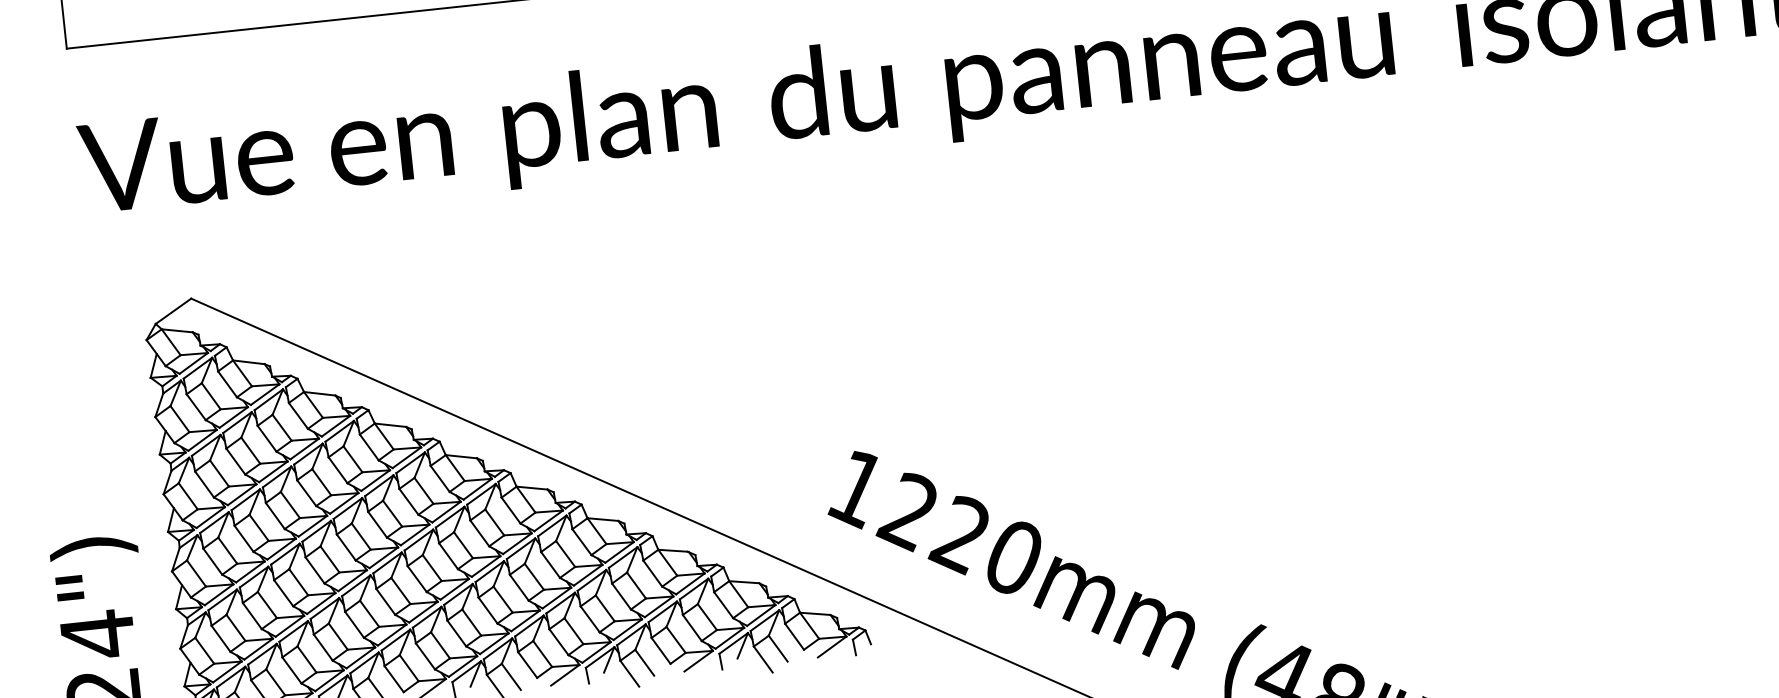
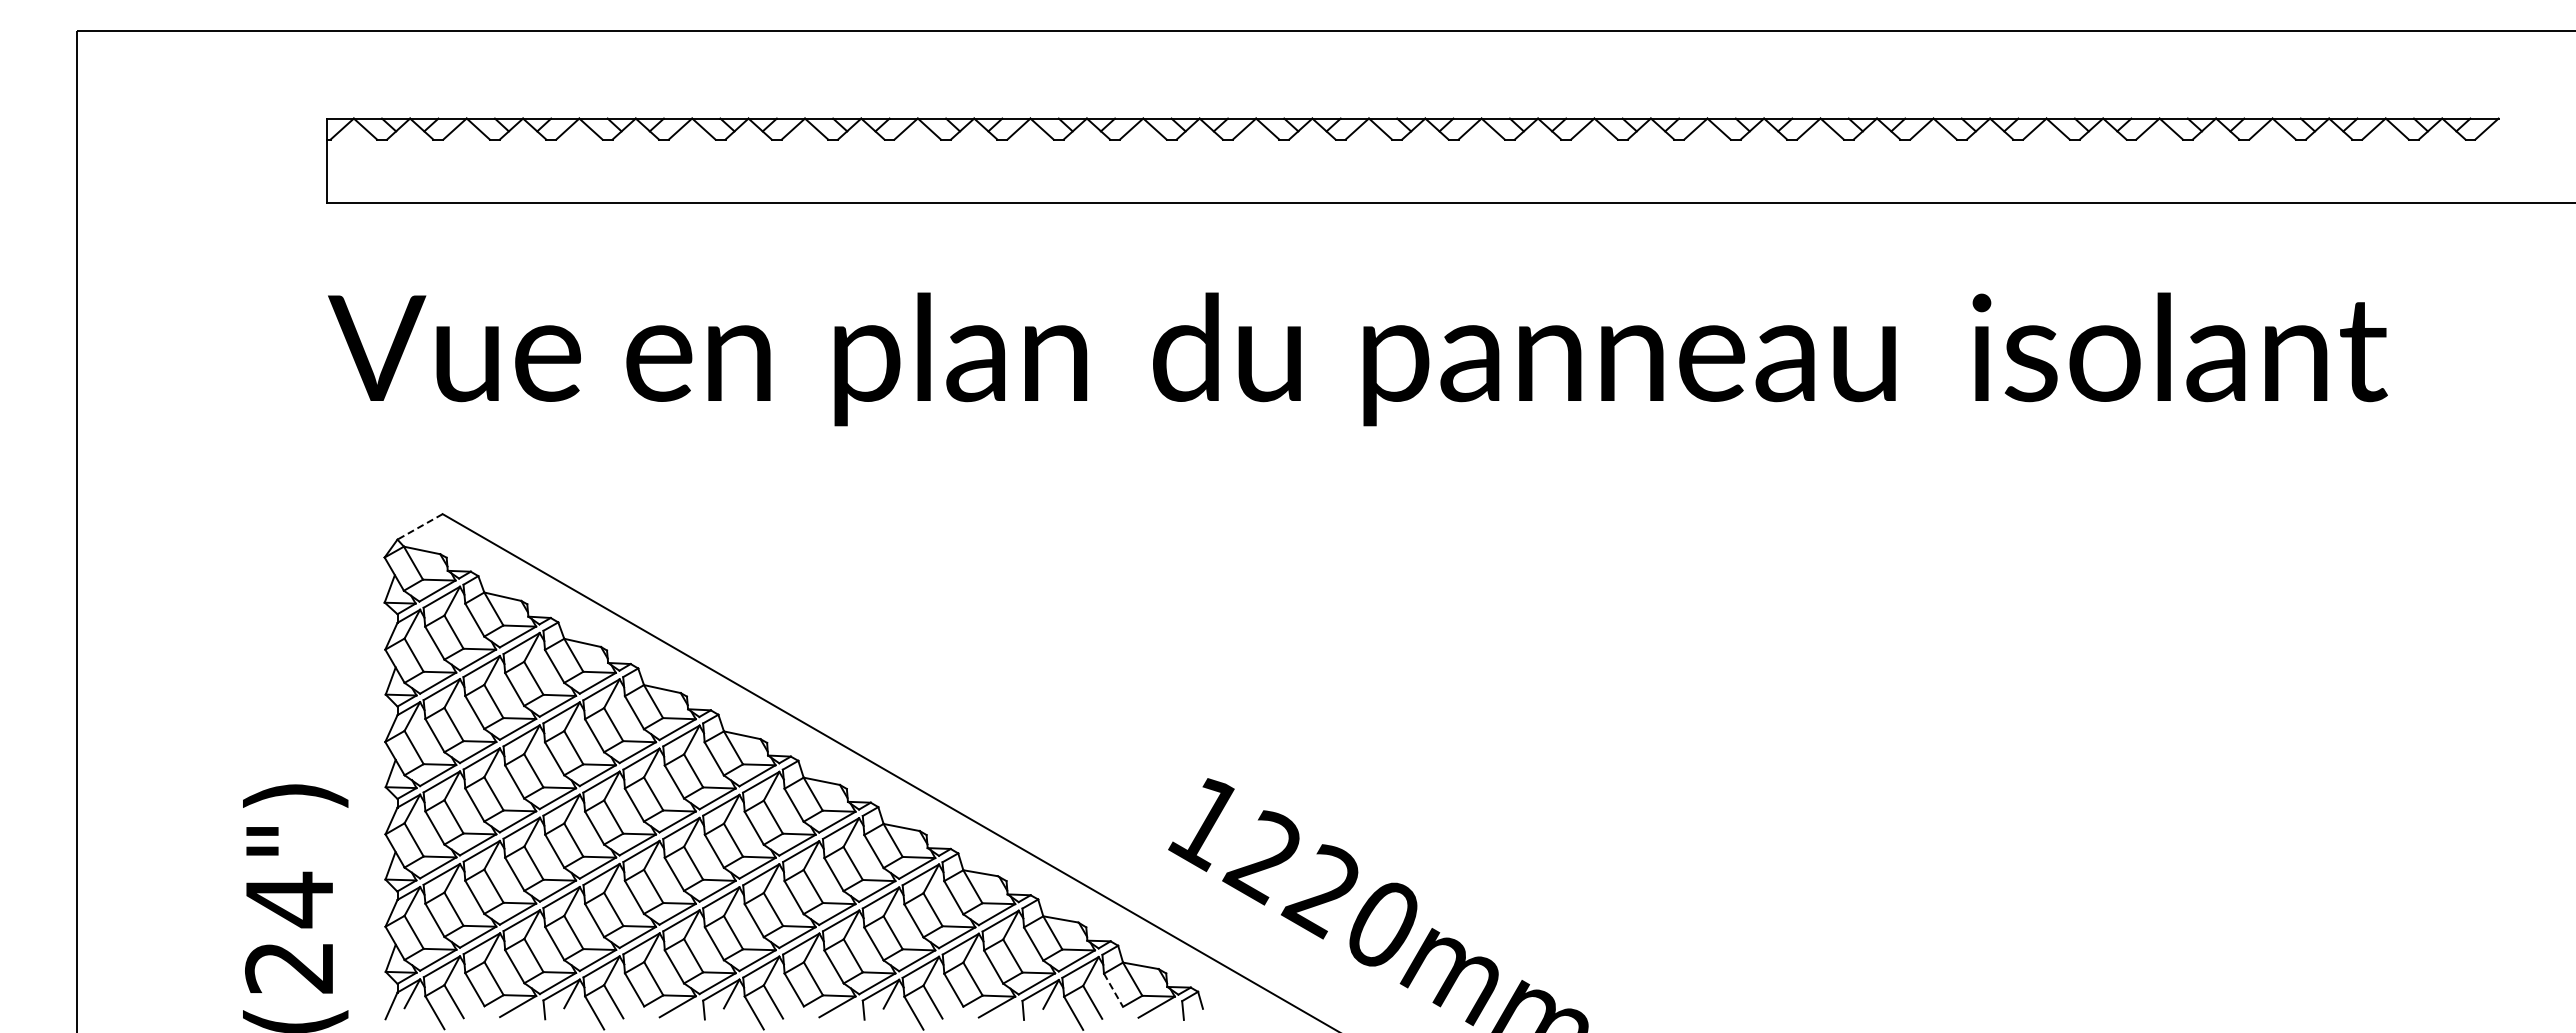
line: (173, 310) -> (420, 526), solid -> dashed
line: (794, 636) -> (1113, 990), solid -> dashed

